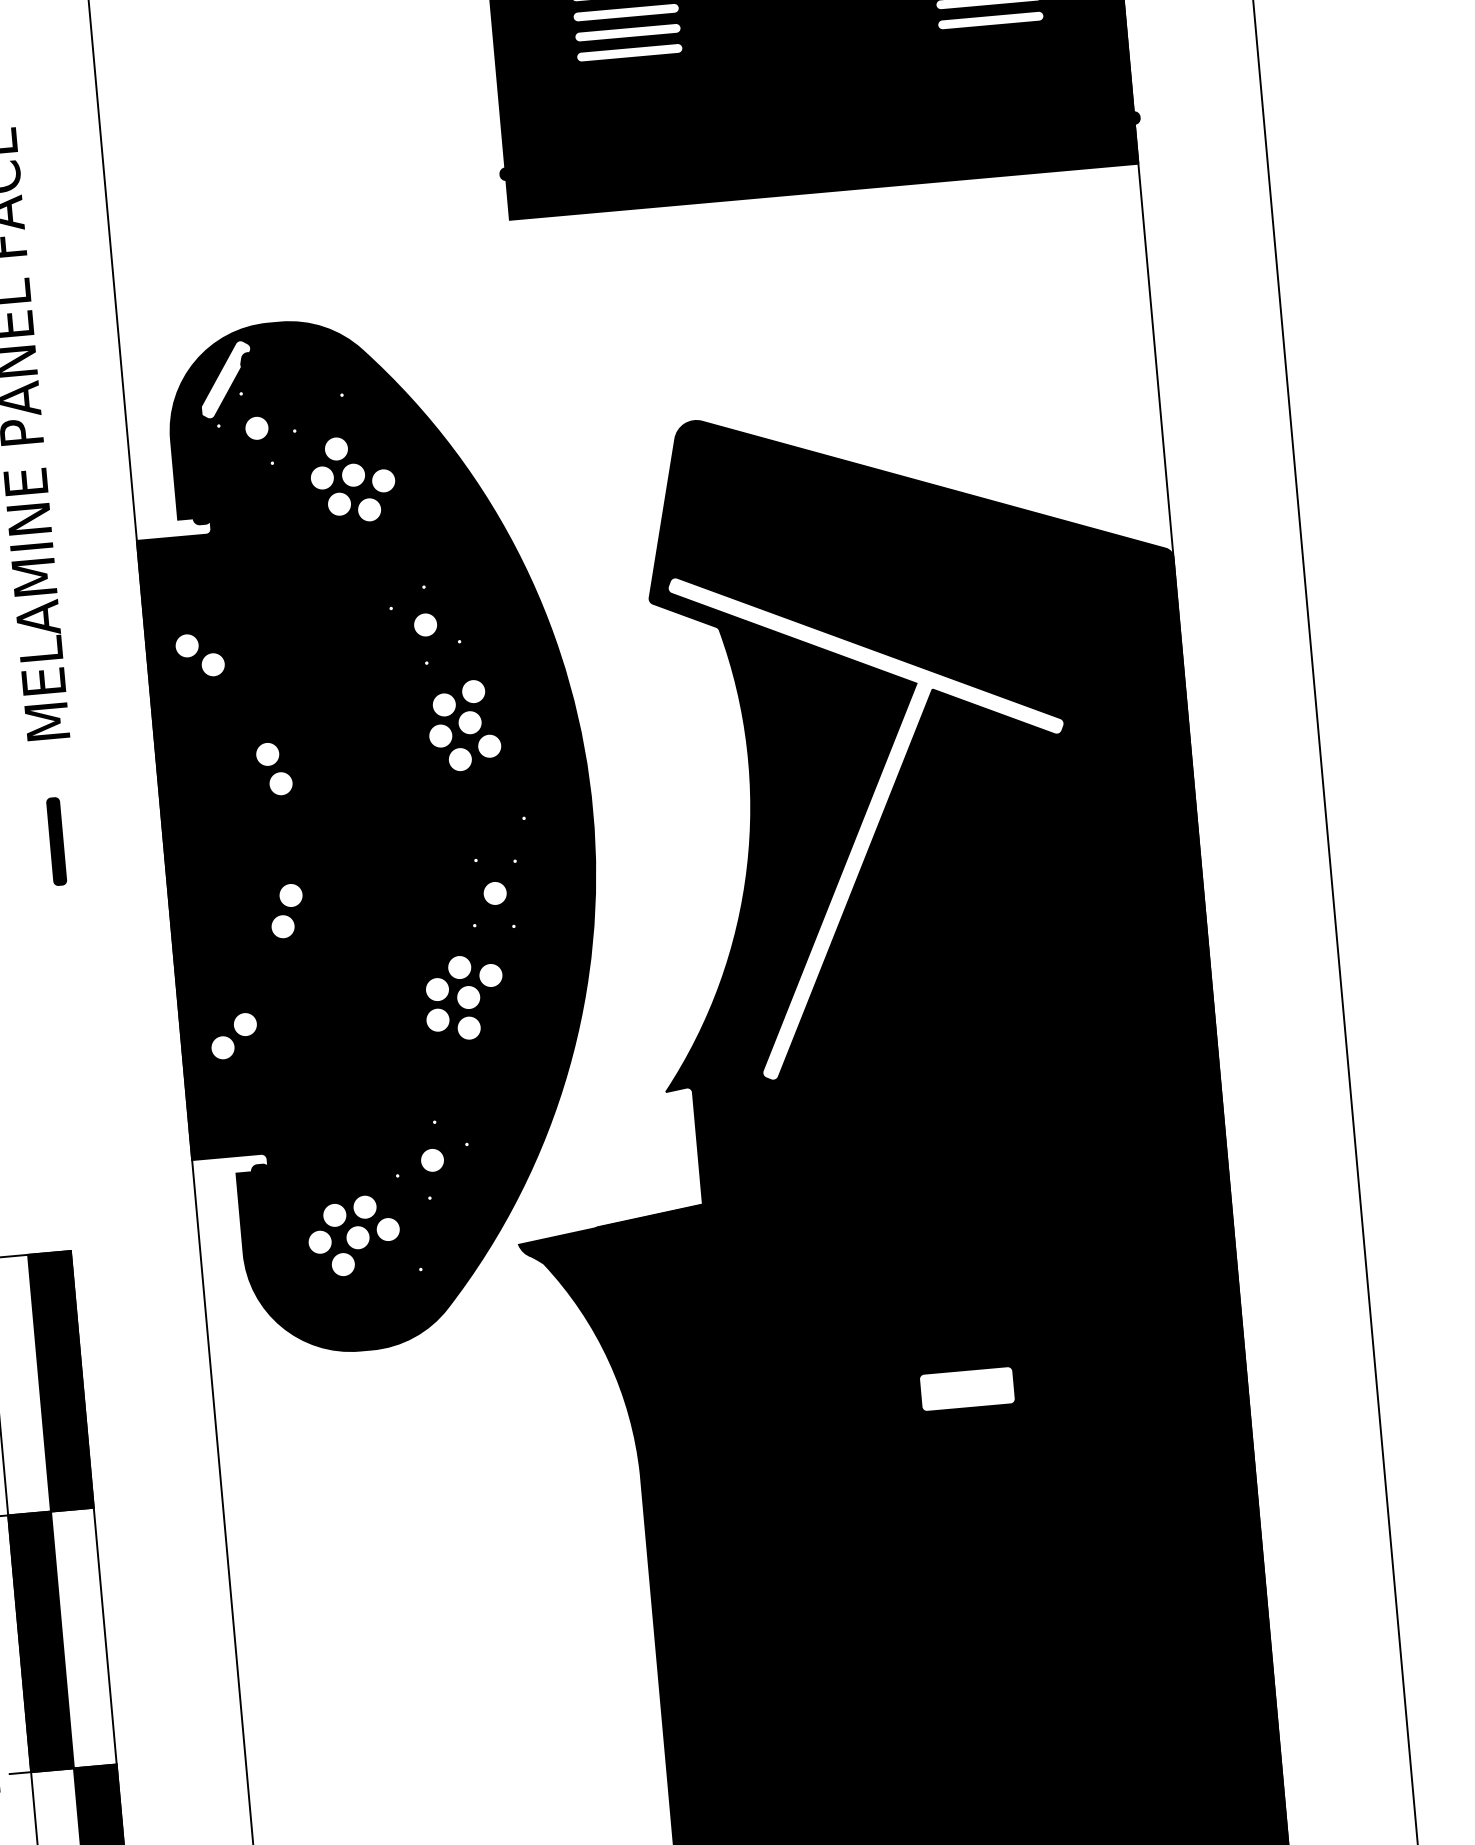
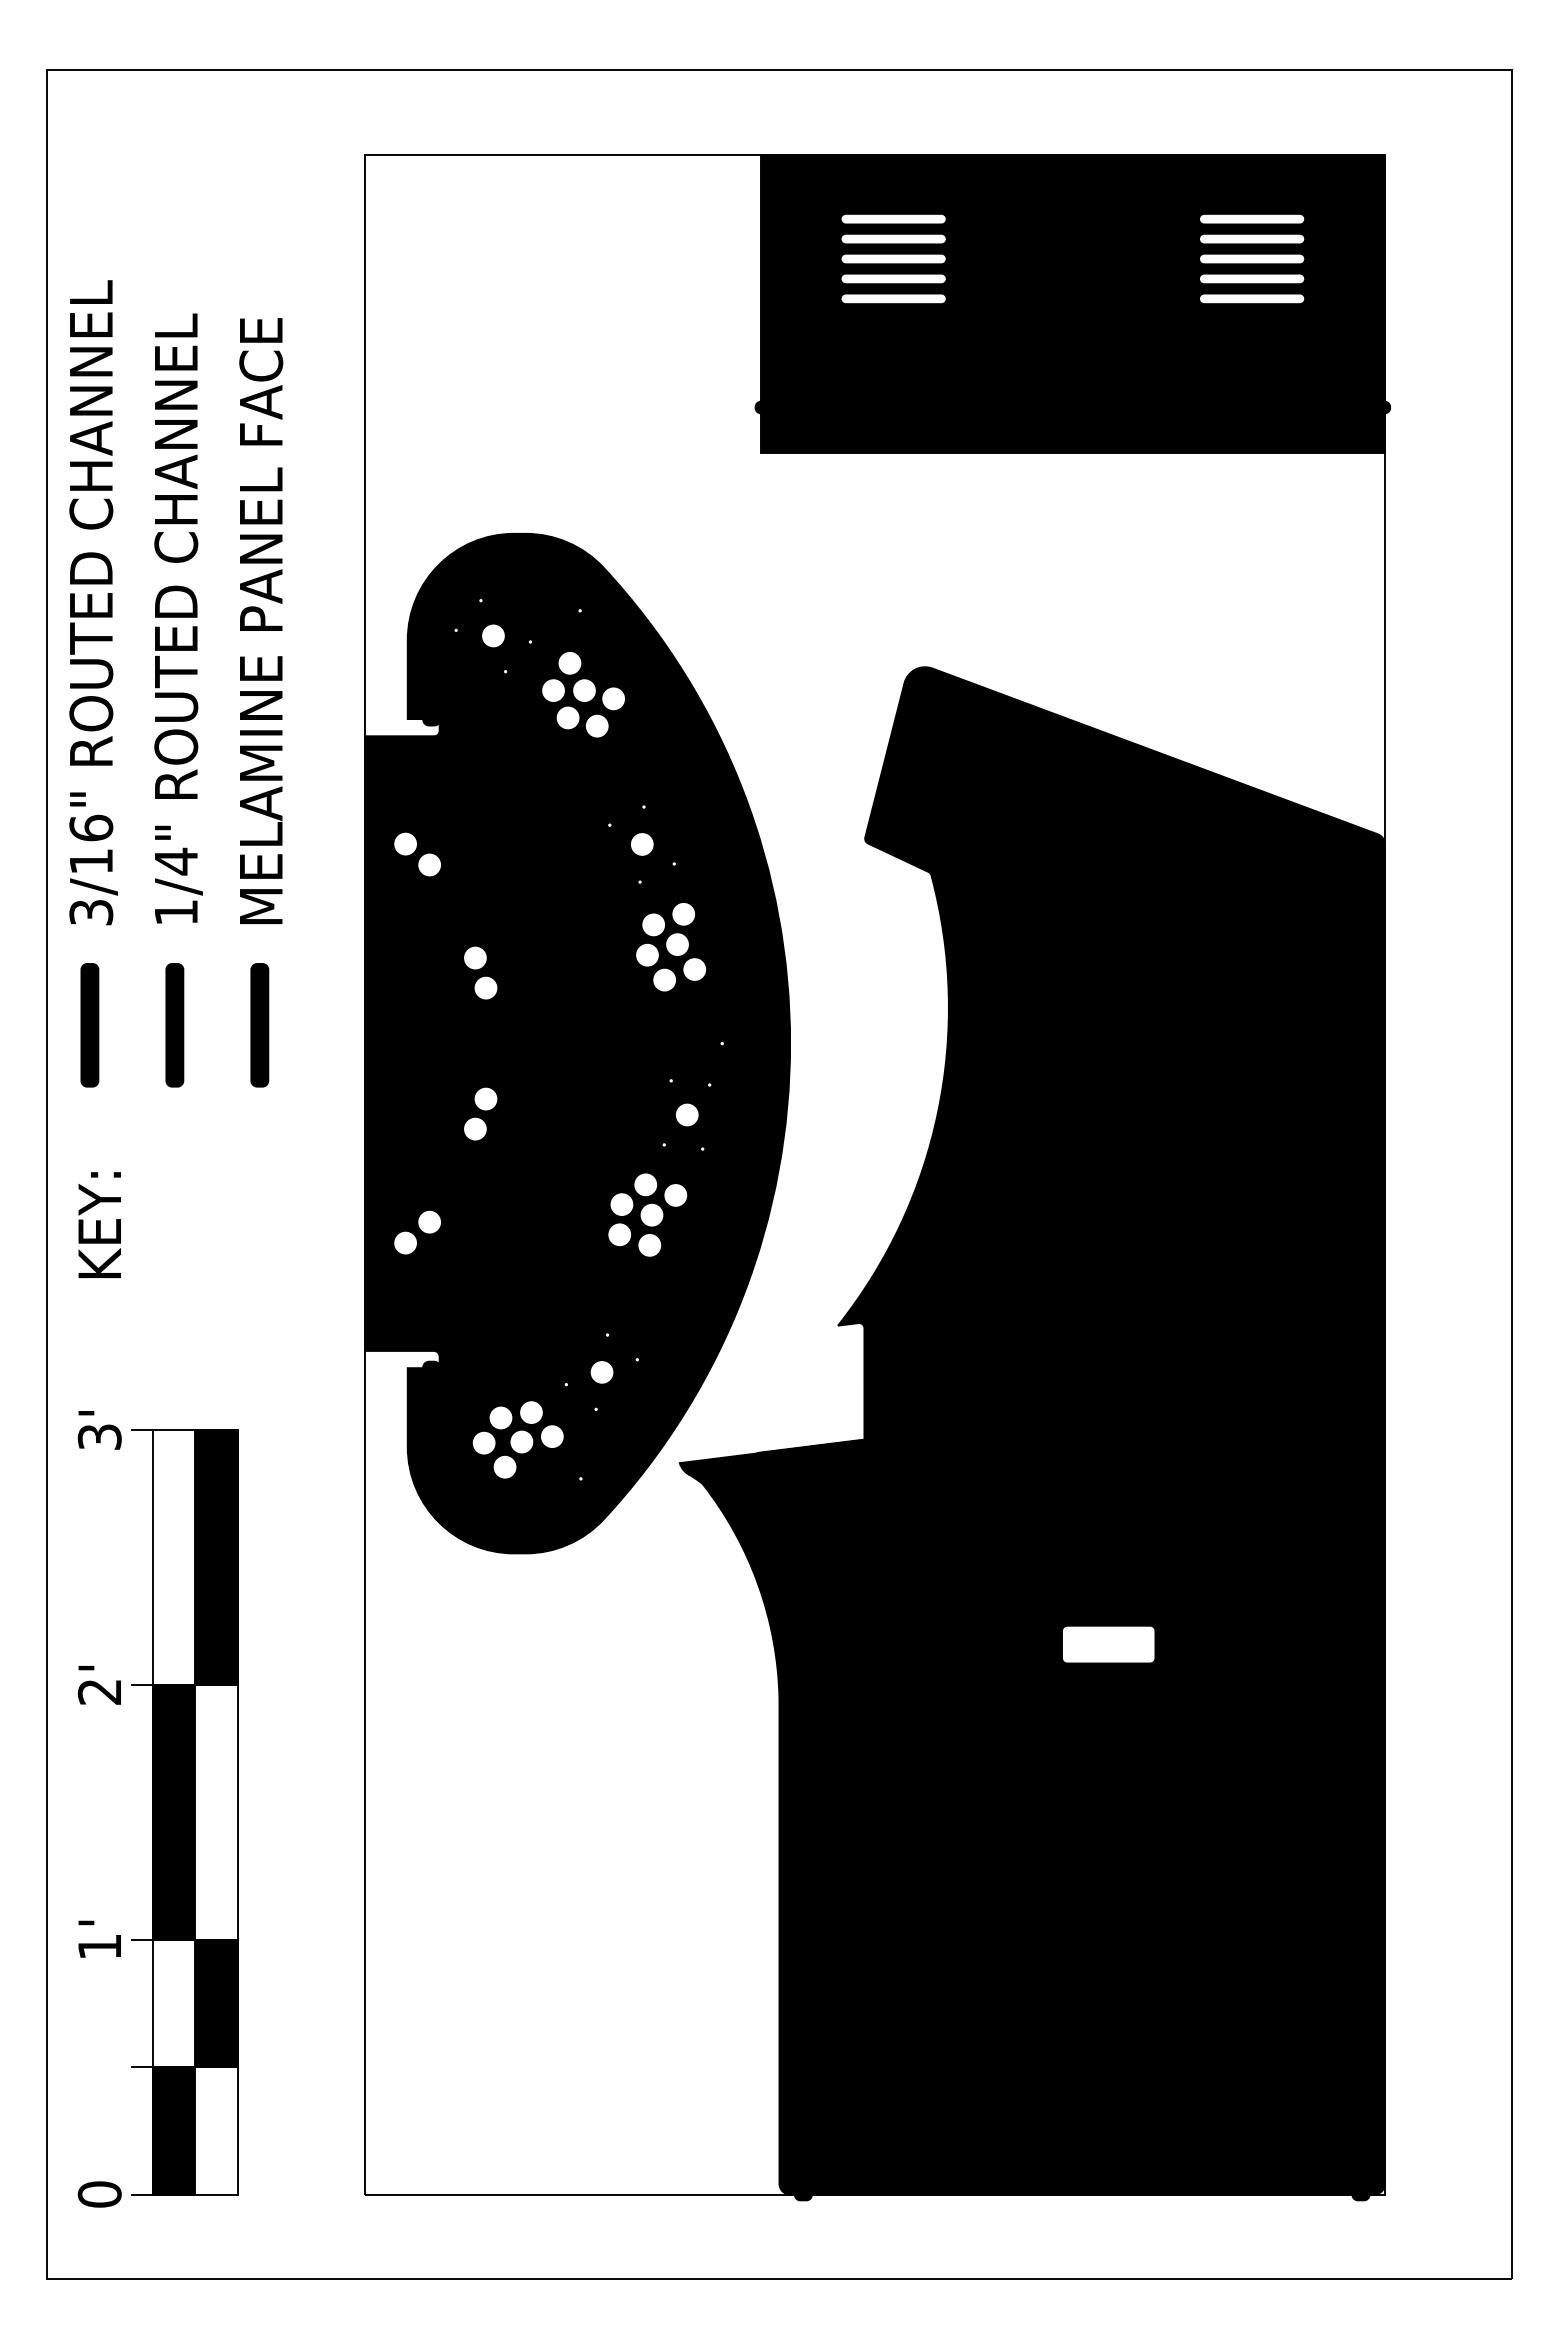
fill: (225, 378) -> (466, 584), added
fill: (879, 814) -> (1072, 1071), added
part: (56, 841) -> (259, 1025), size x1.43

